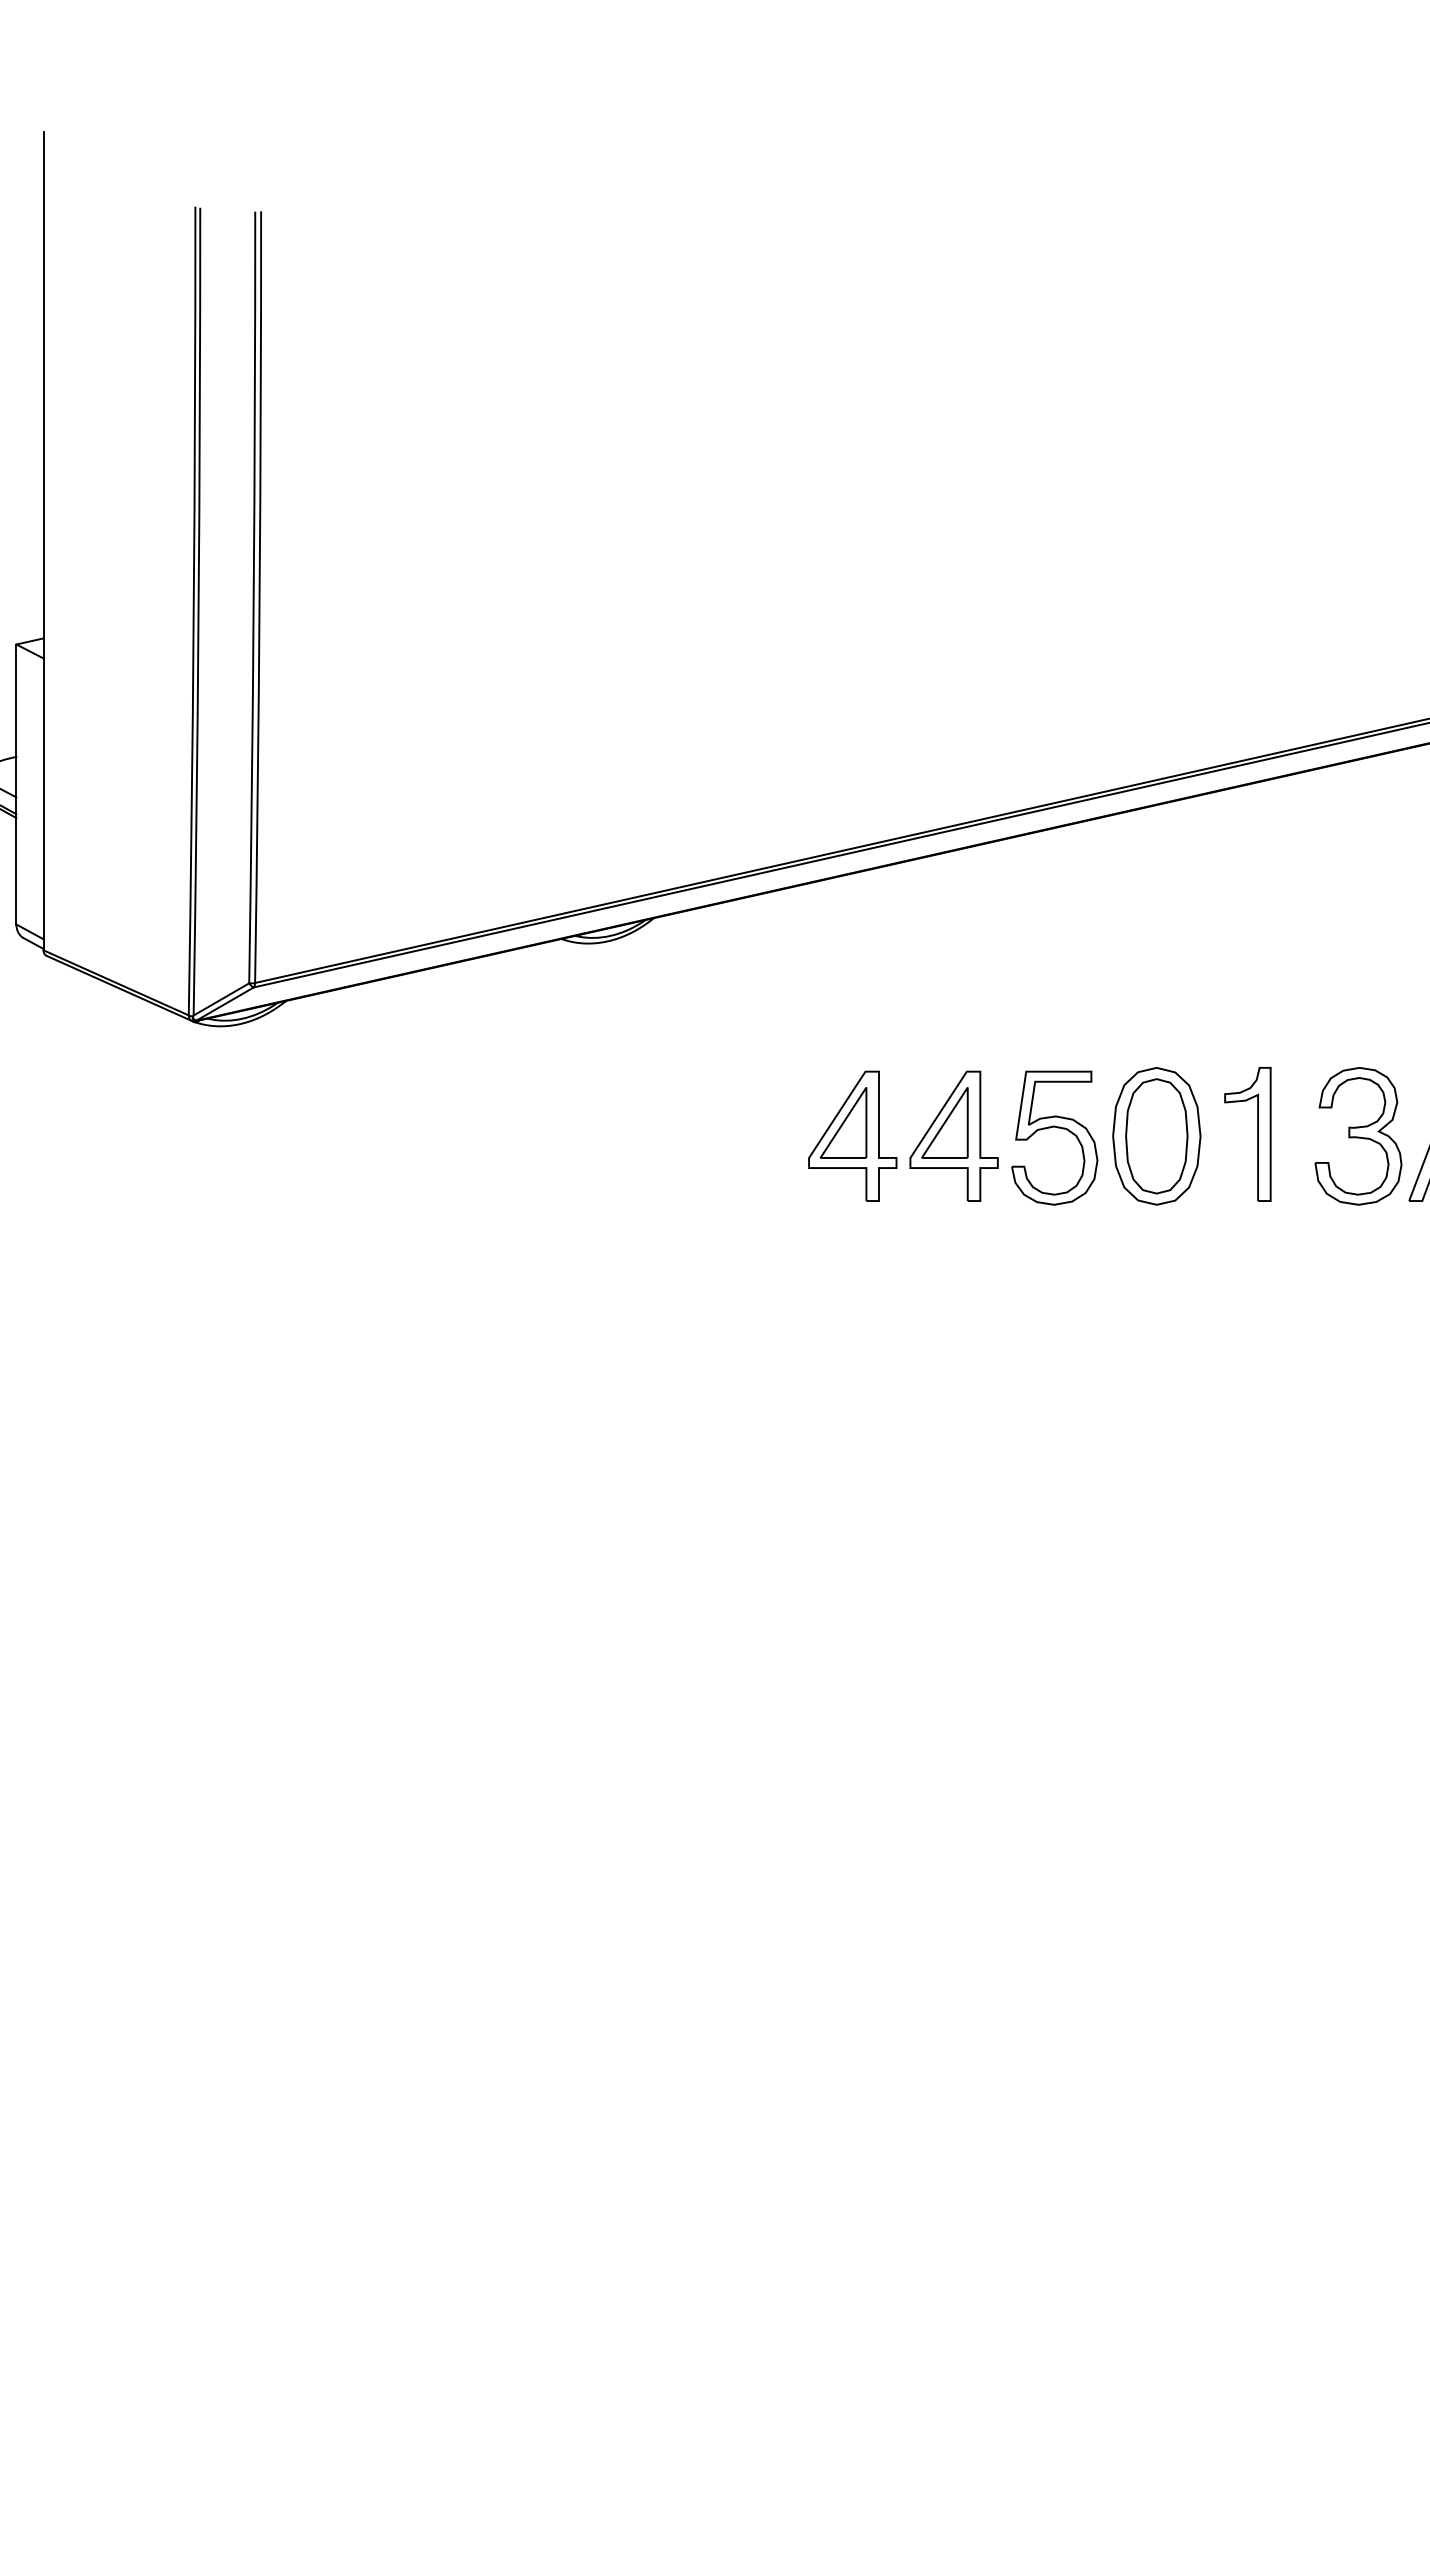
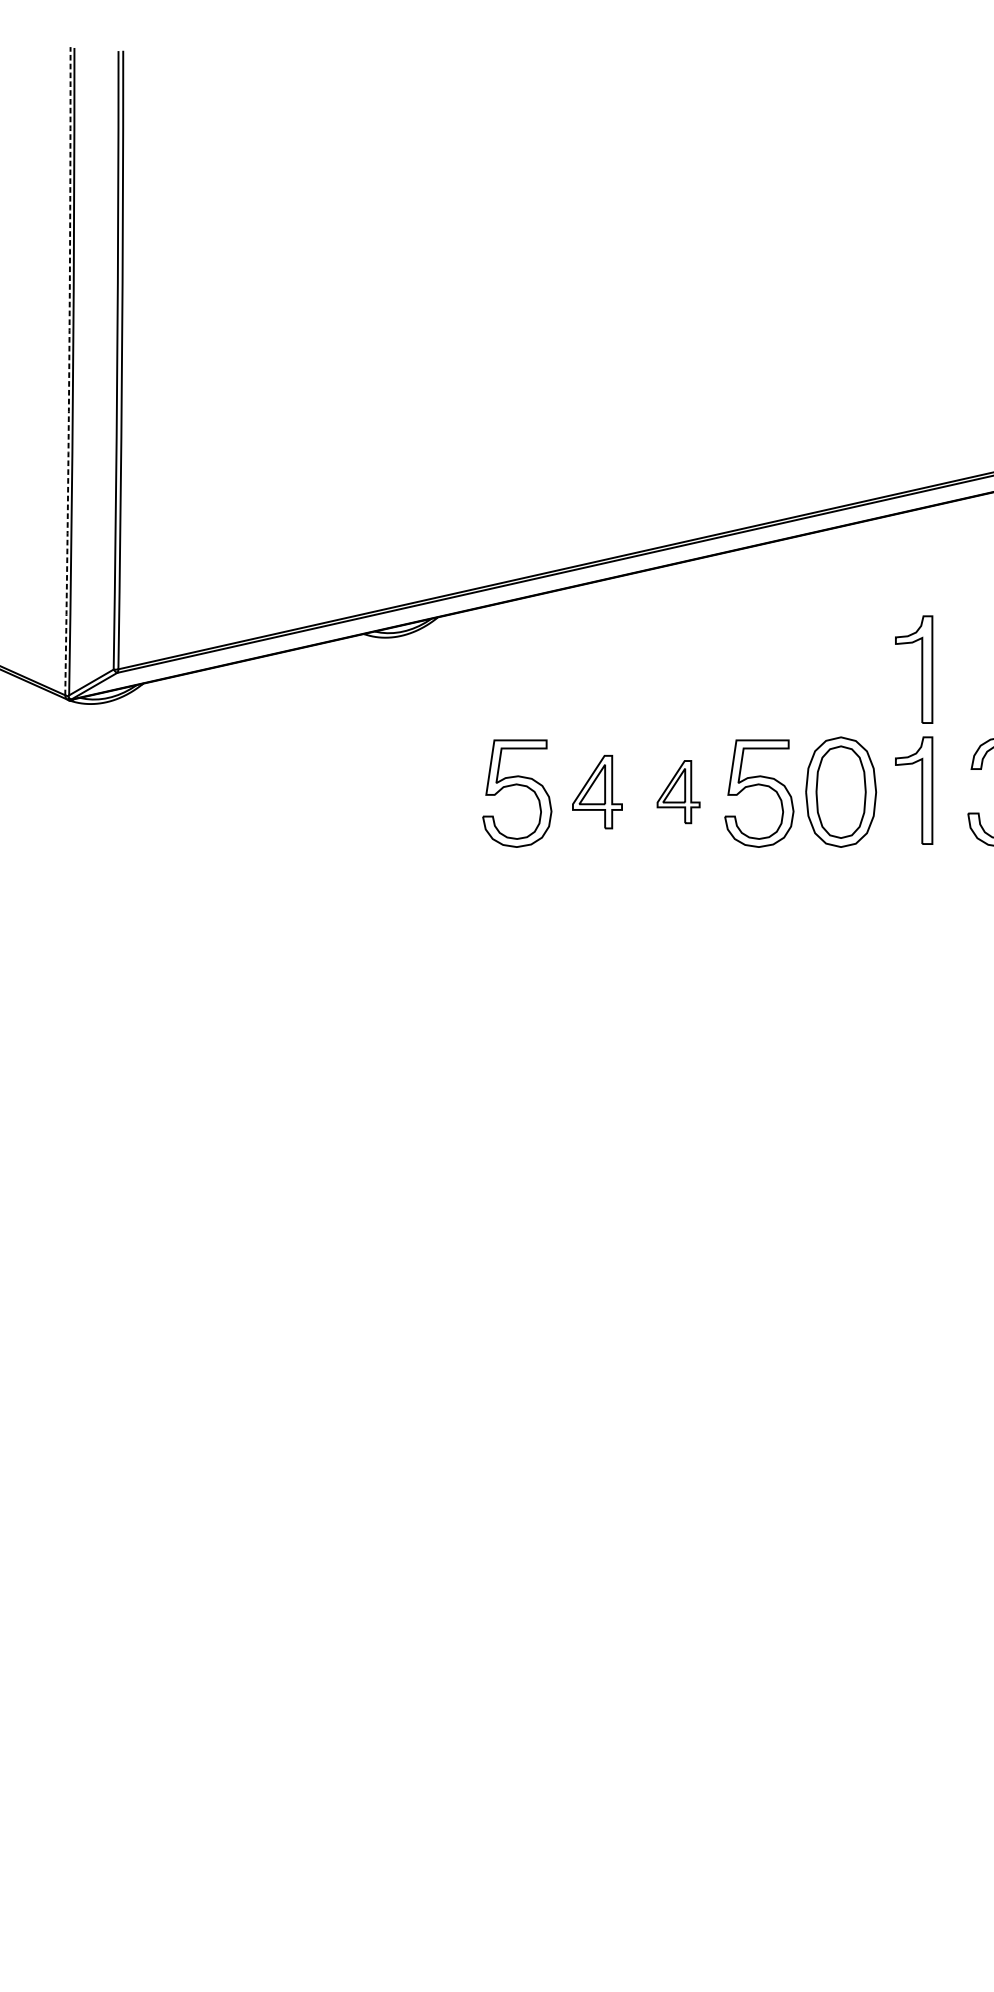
arc: (193, 611) -> (69, 371), solid -> dashed
part: (1257, 983) -> (921, 669), added
part: (755, 1128) -> (519, 785), added
part: (852, 1135) -> (597, 791), size x0.7
part: (953, 1135) -> (678, 791), size x0.6

